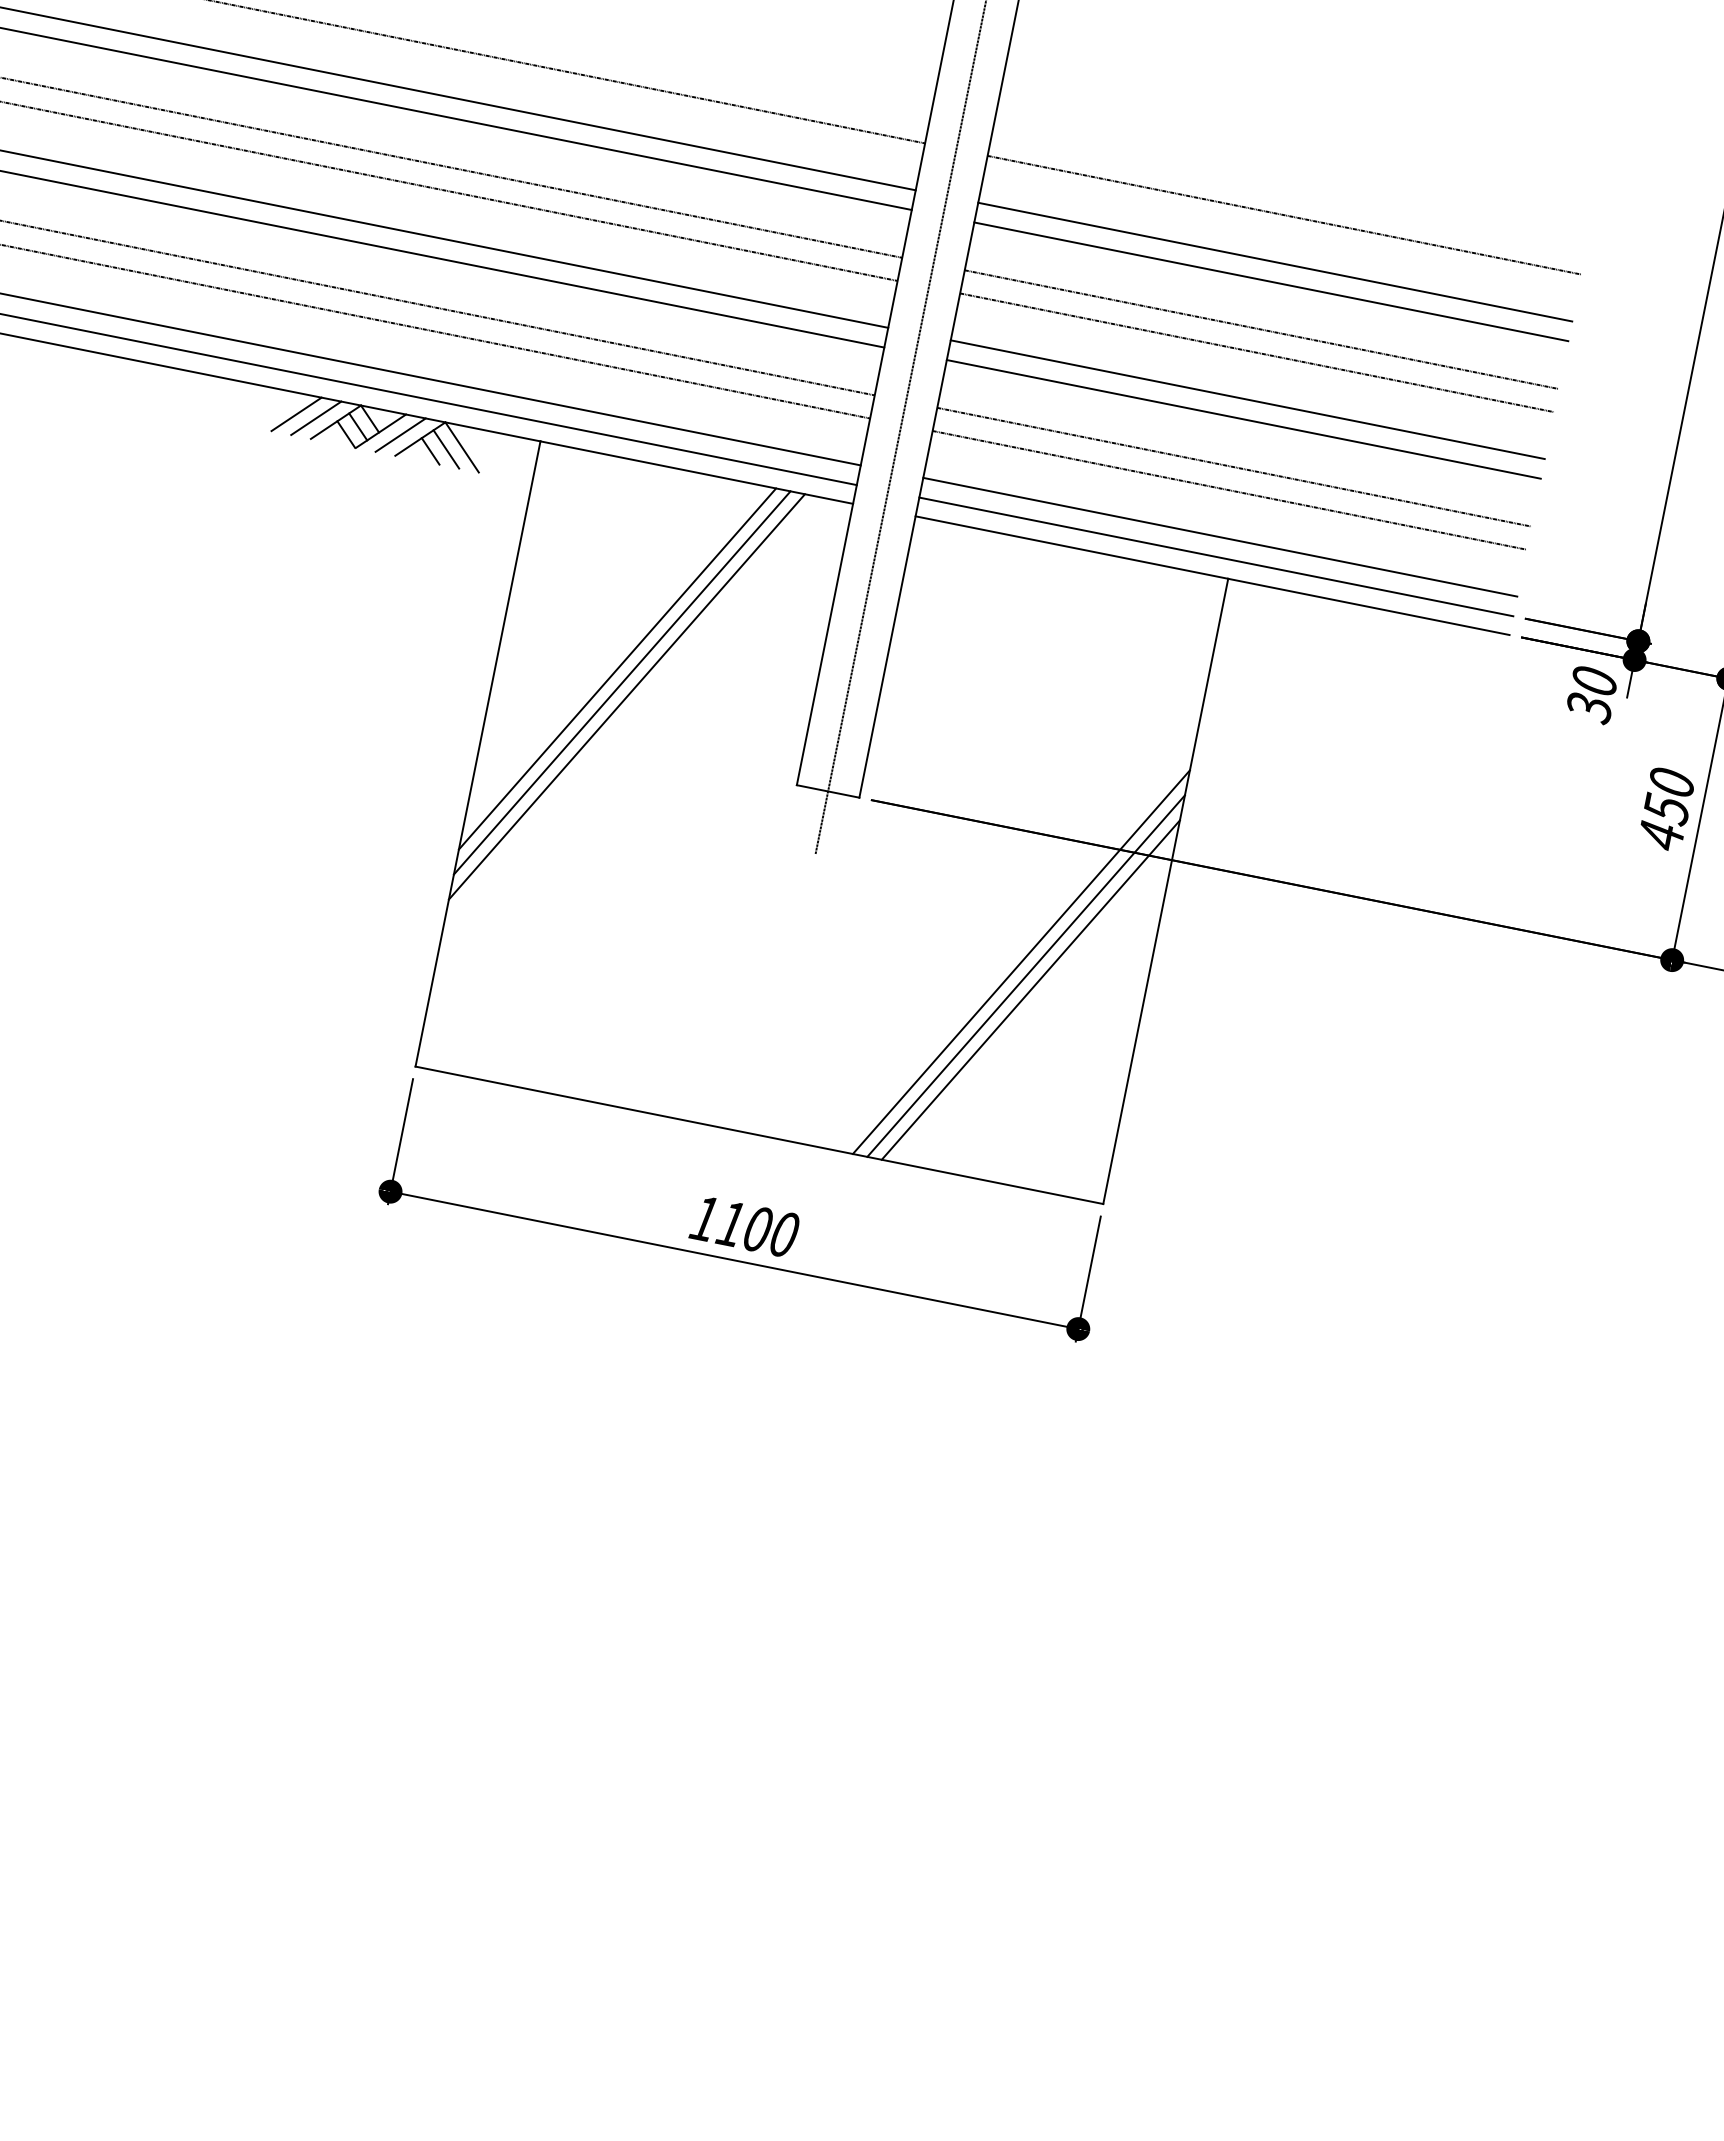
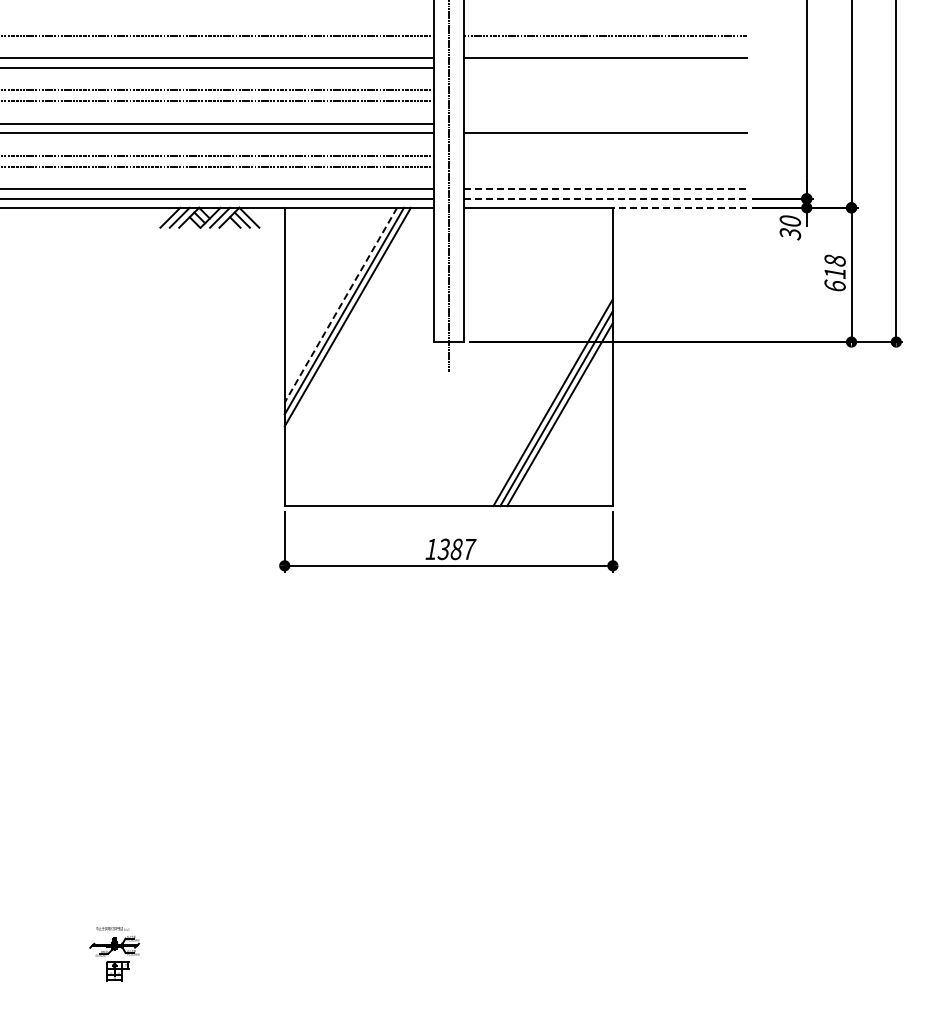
line: (1271, 281) -> (605, 67), removed
line: (1261, 329) -> (605, 90), removed
line: (1257, 352) -> (605, 101), removed
line: (1248, 398) -> (605, 123), removed
line: (1234, 468) -> (605, 156), removed
line: (1229, 491) -> (605, 167), removed
line: (1220, 537) -> (605, 189), solid -> dashed
line: (1216, 556) -> (605, 198), solid -> dashed
line: (1367, 606) -> (679, 207), solid -> dashed
line: (616, 669) -> (340, 305), solid -> dashed
text: (1665, 809) -> (834, 273), 450 -> 618
text: (757, 1229) -> (456, 549), 1100 -> 1387

